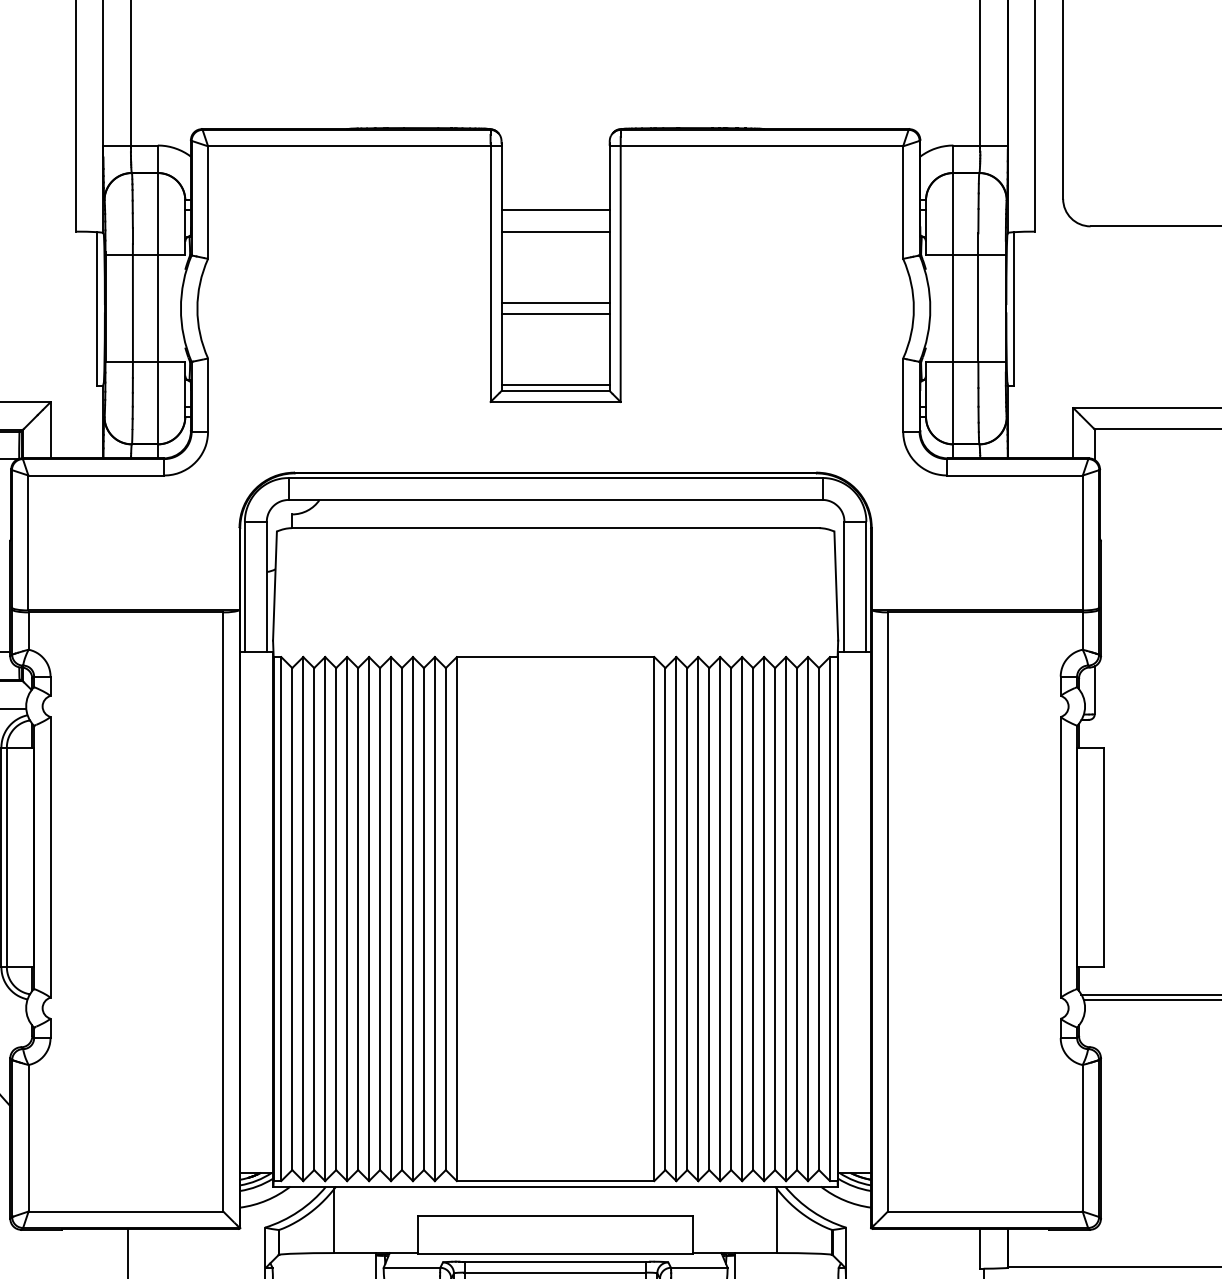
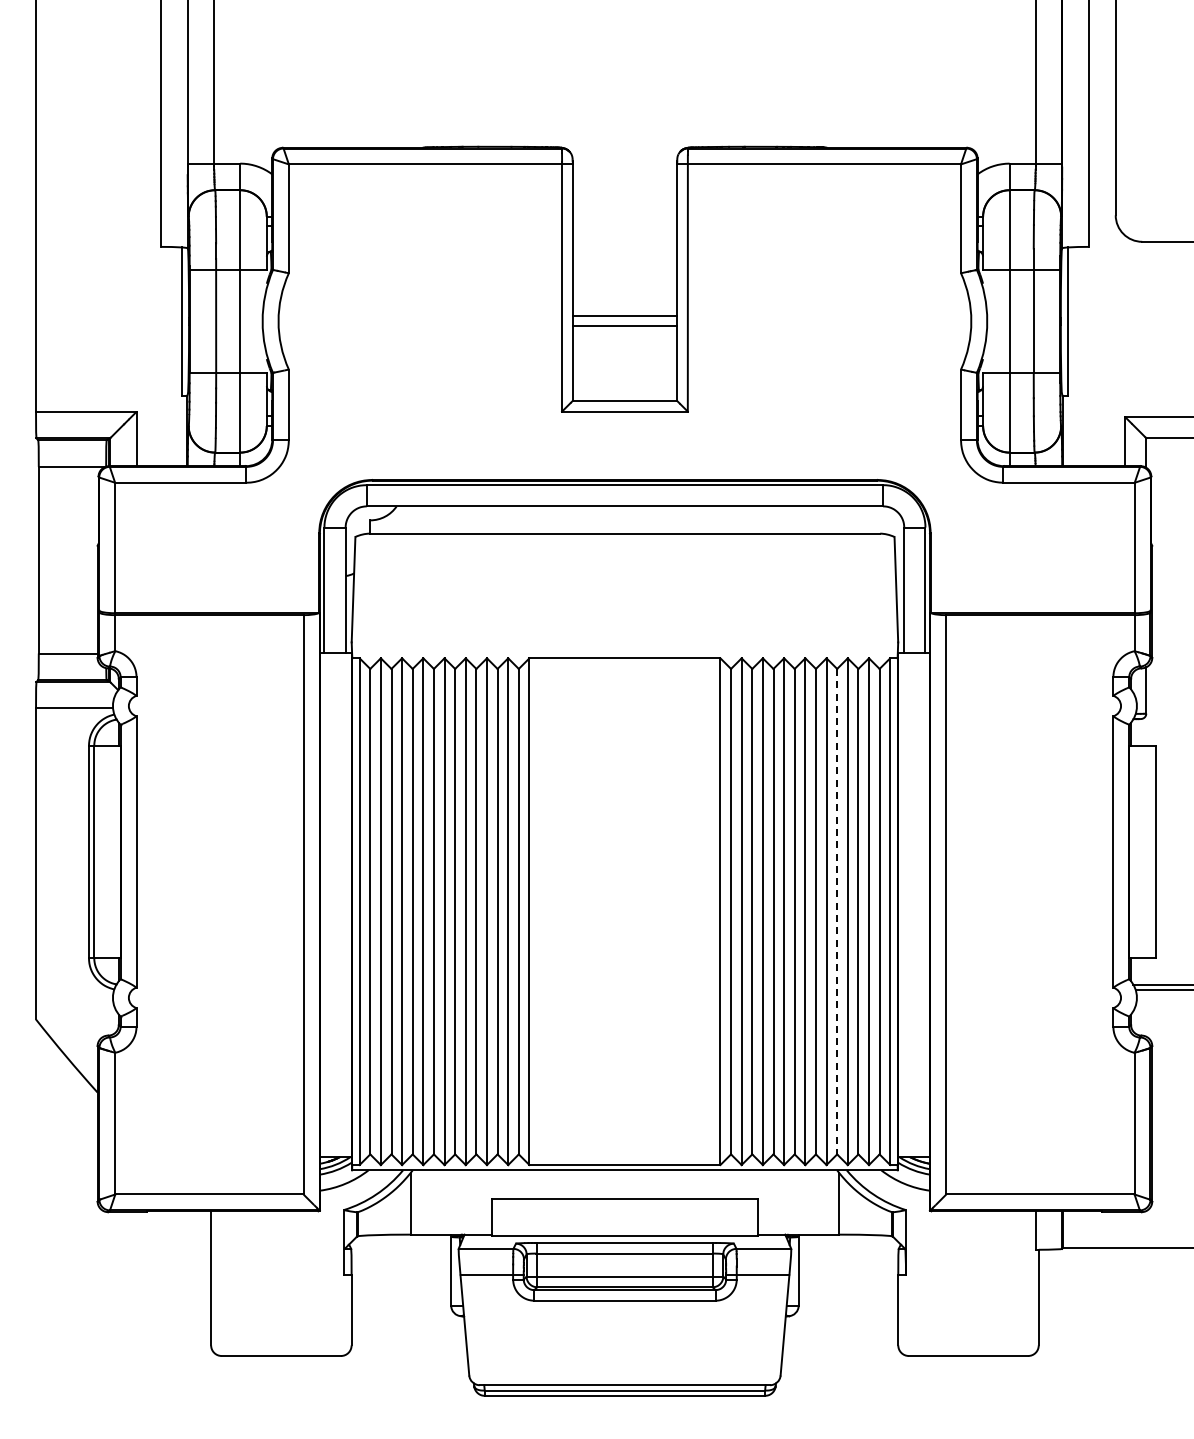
line: (555, 210) -> (624, 226), removed
line: (555, 232) -> (624, 247), removed
line: (555, 385) -> (624, 395), removed
line: (775, 918) -> (837, 911), solid -> dashed

